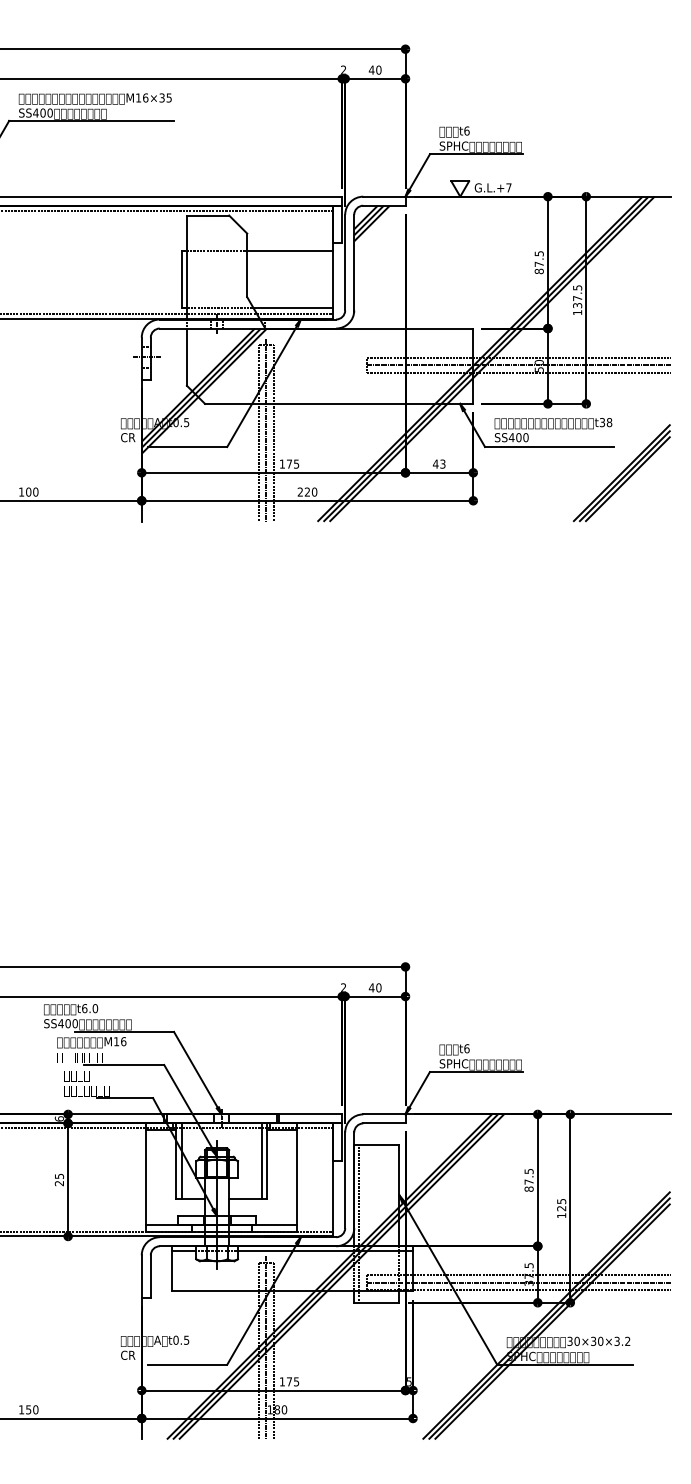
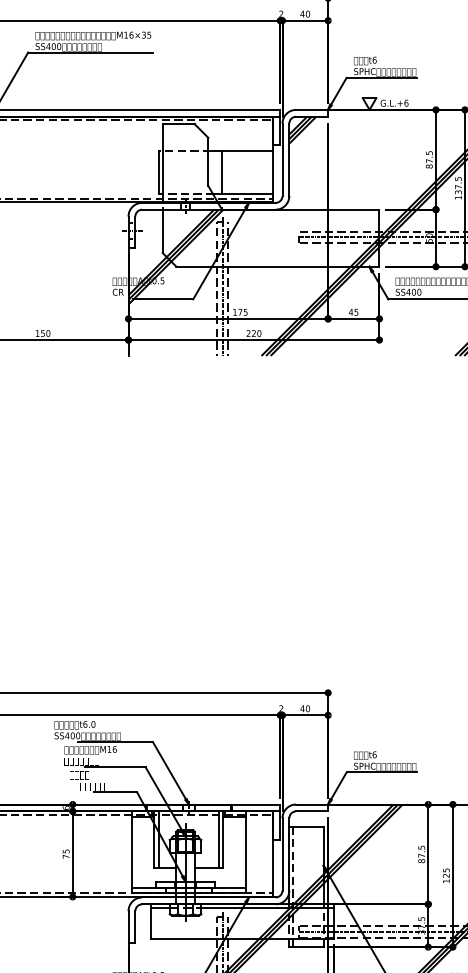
text: (508, 187) -> (406, 102), G.L.+7 -> G.L.+6
line: (265, 279) -> (222, 172), added
text: (442, 463) -> (356, 311), 43 -> 45
text: (28, 491) -> (42, 333), 100 -> 150
text: (58, 1183) -> (65, 856), 25 -> 75

